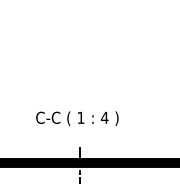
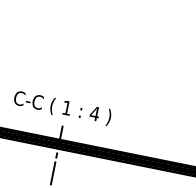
text: (77, 118) -> (62, 108), moved

